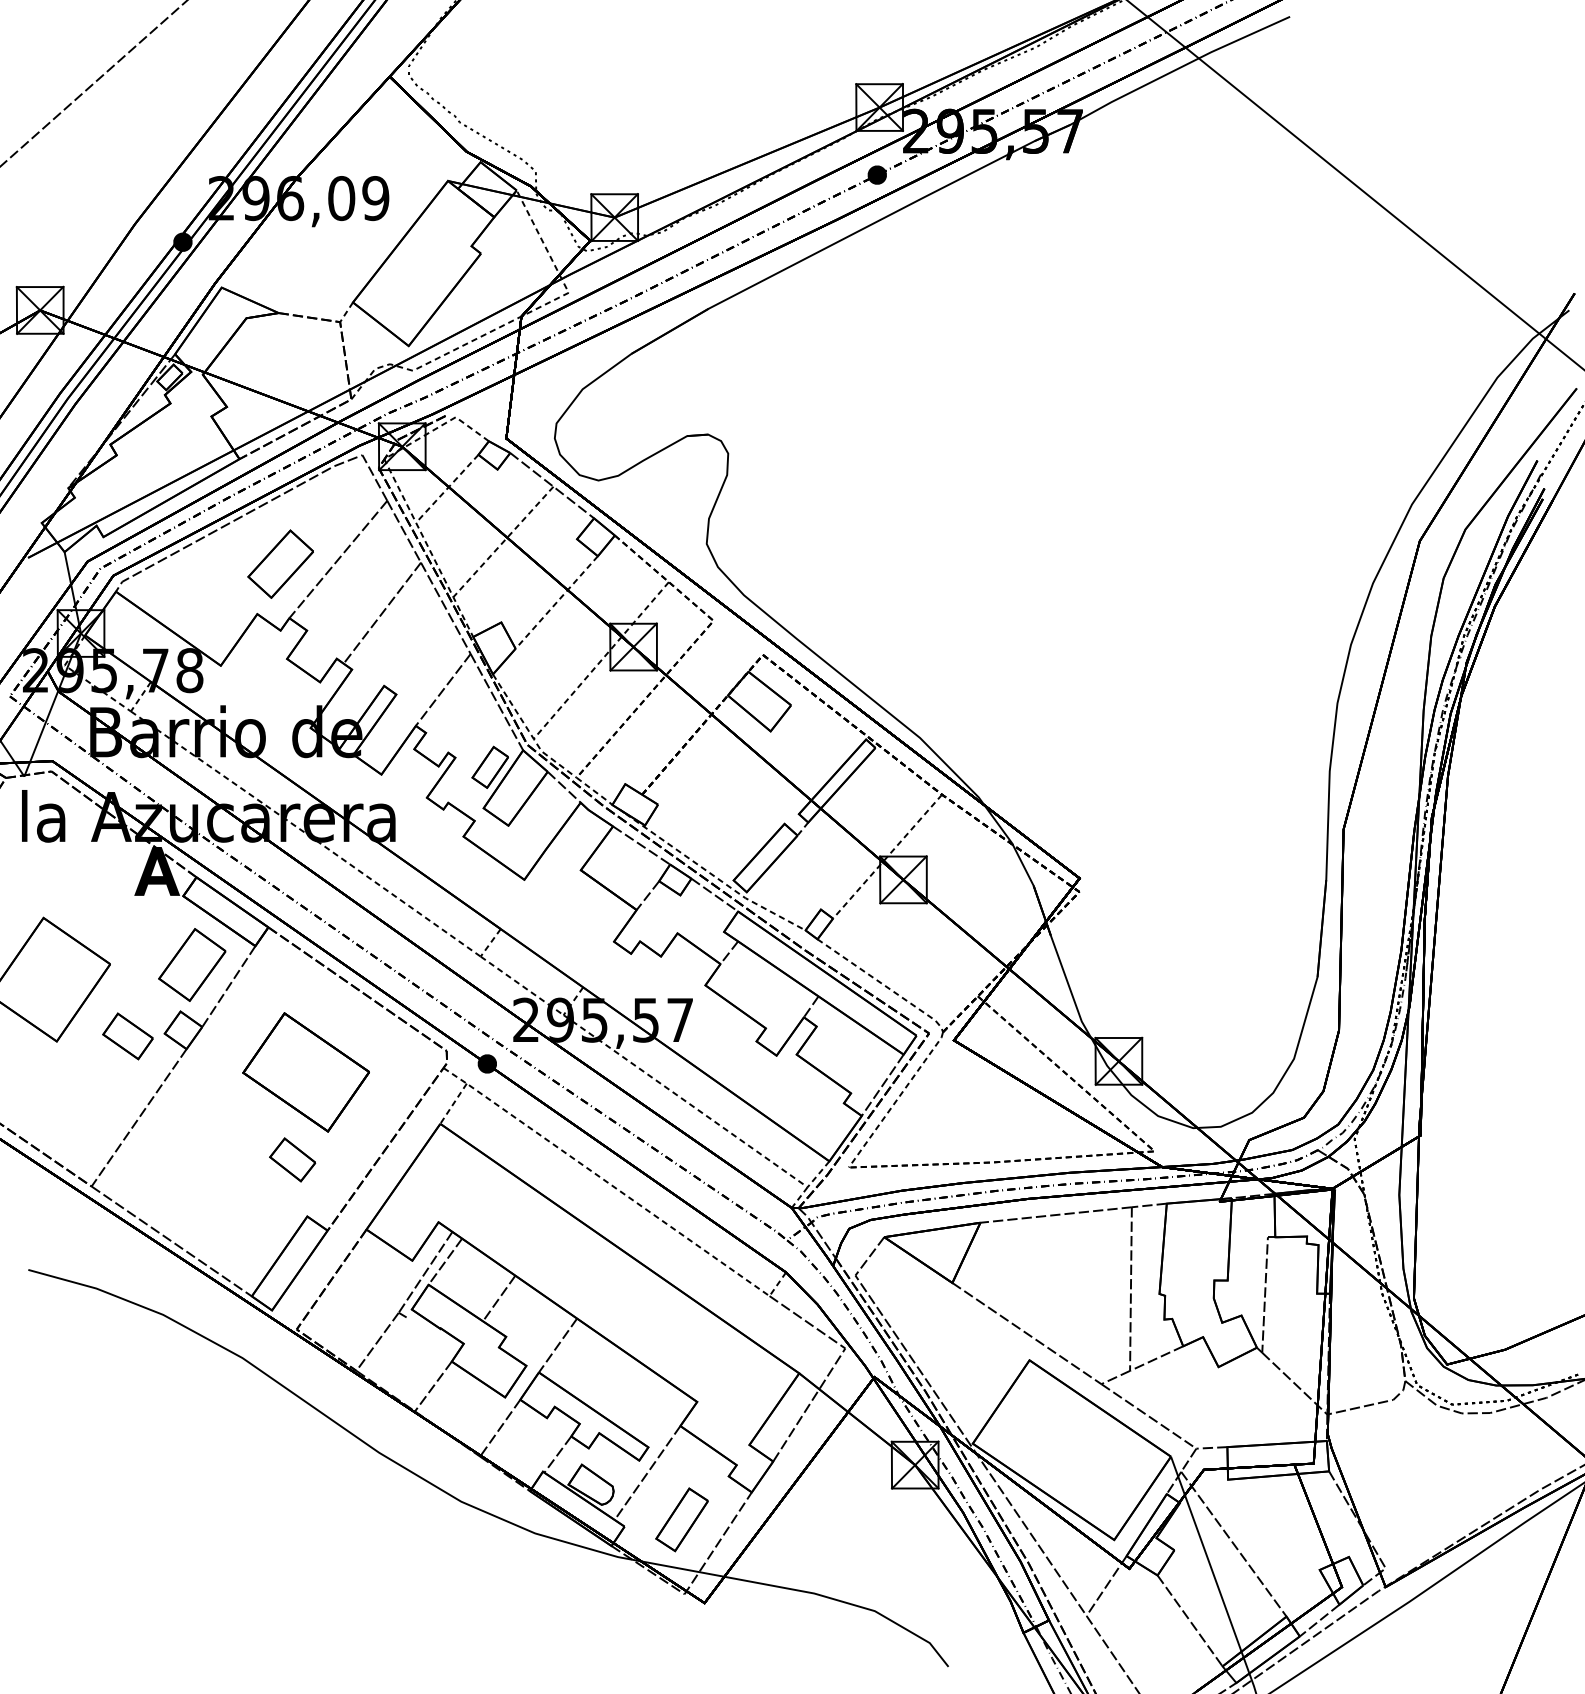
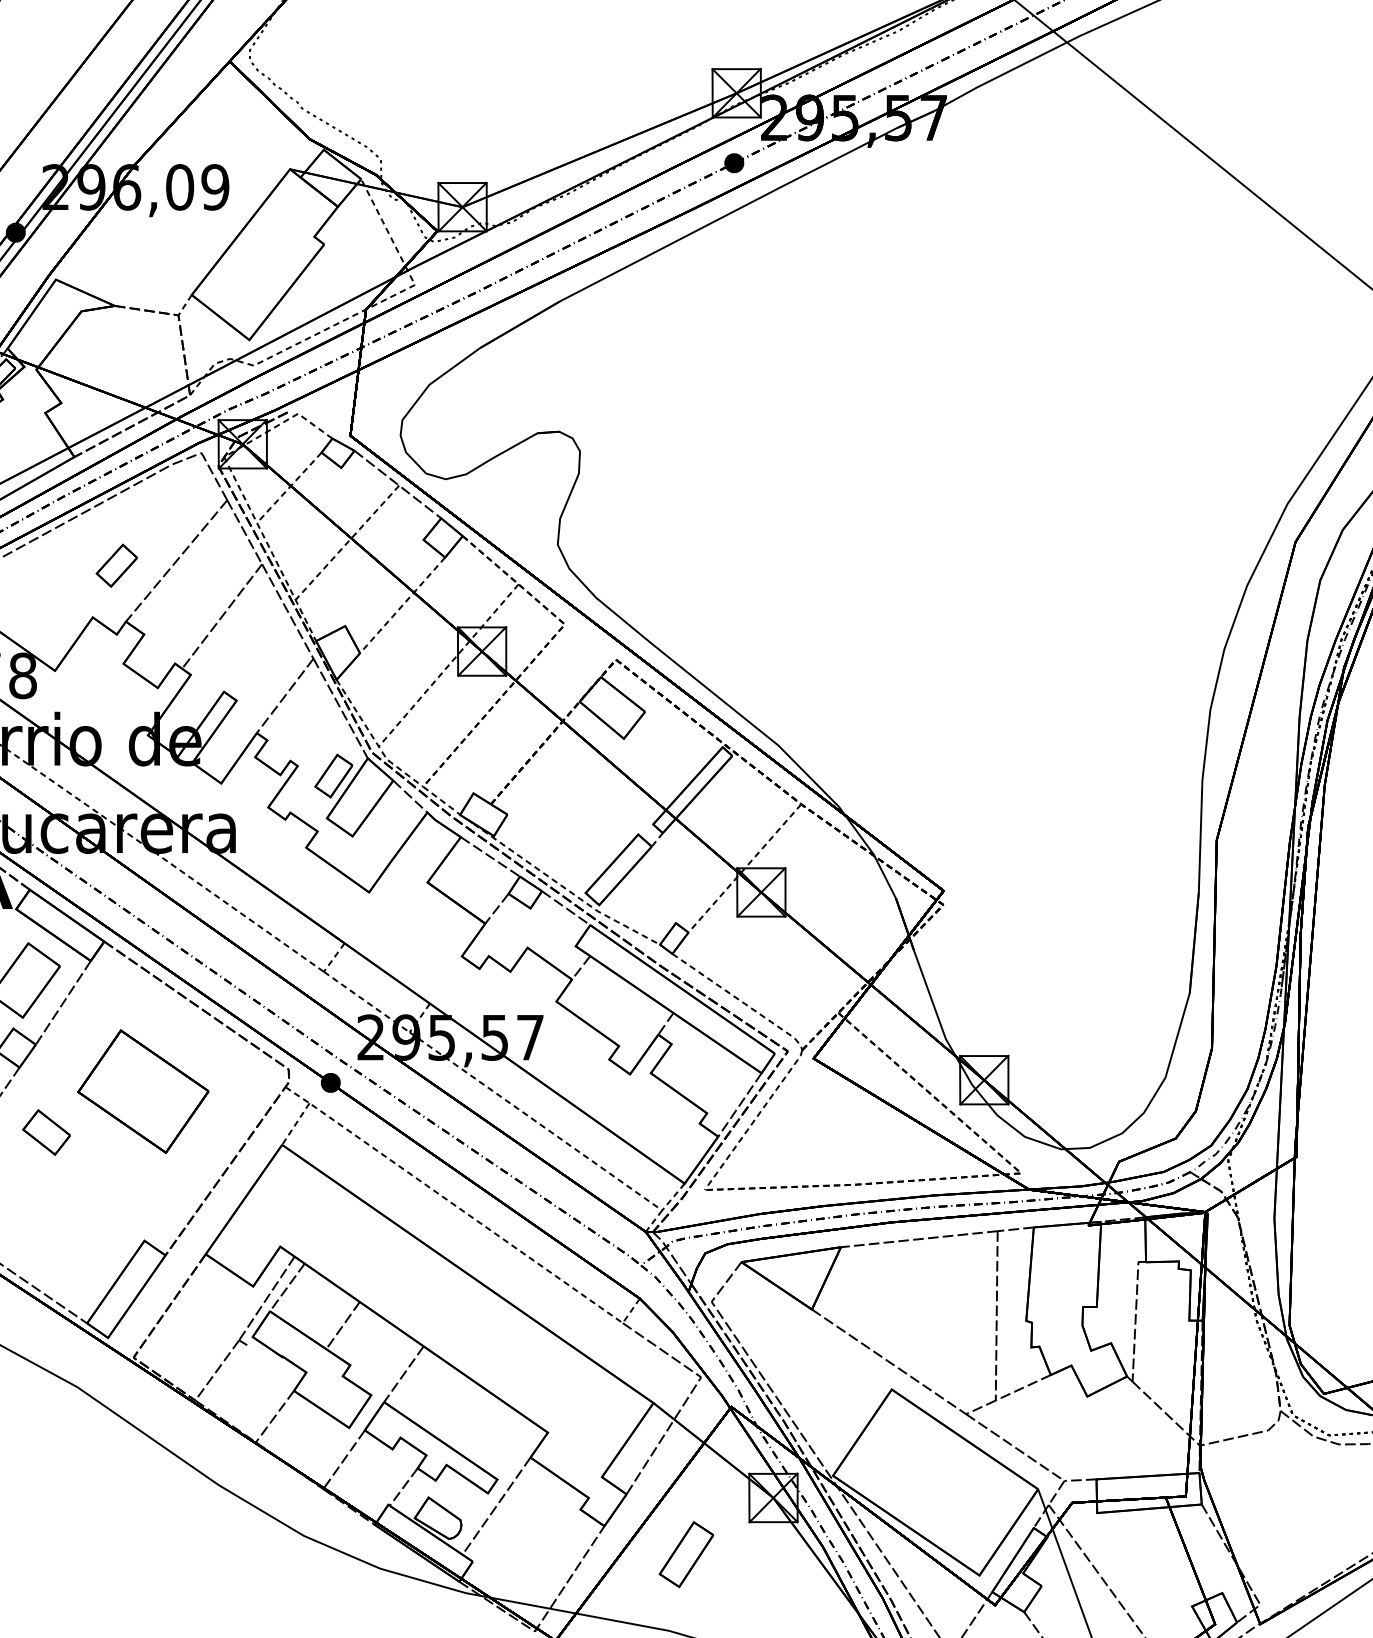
part: (280, 563) -> (116, 565), size x0.6
part: (292, 1159) -> (46, 1132), moved
part: (681, 1519) -> (685, 1554), moved

